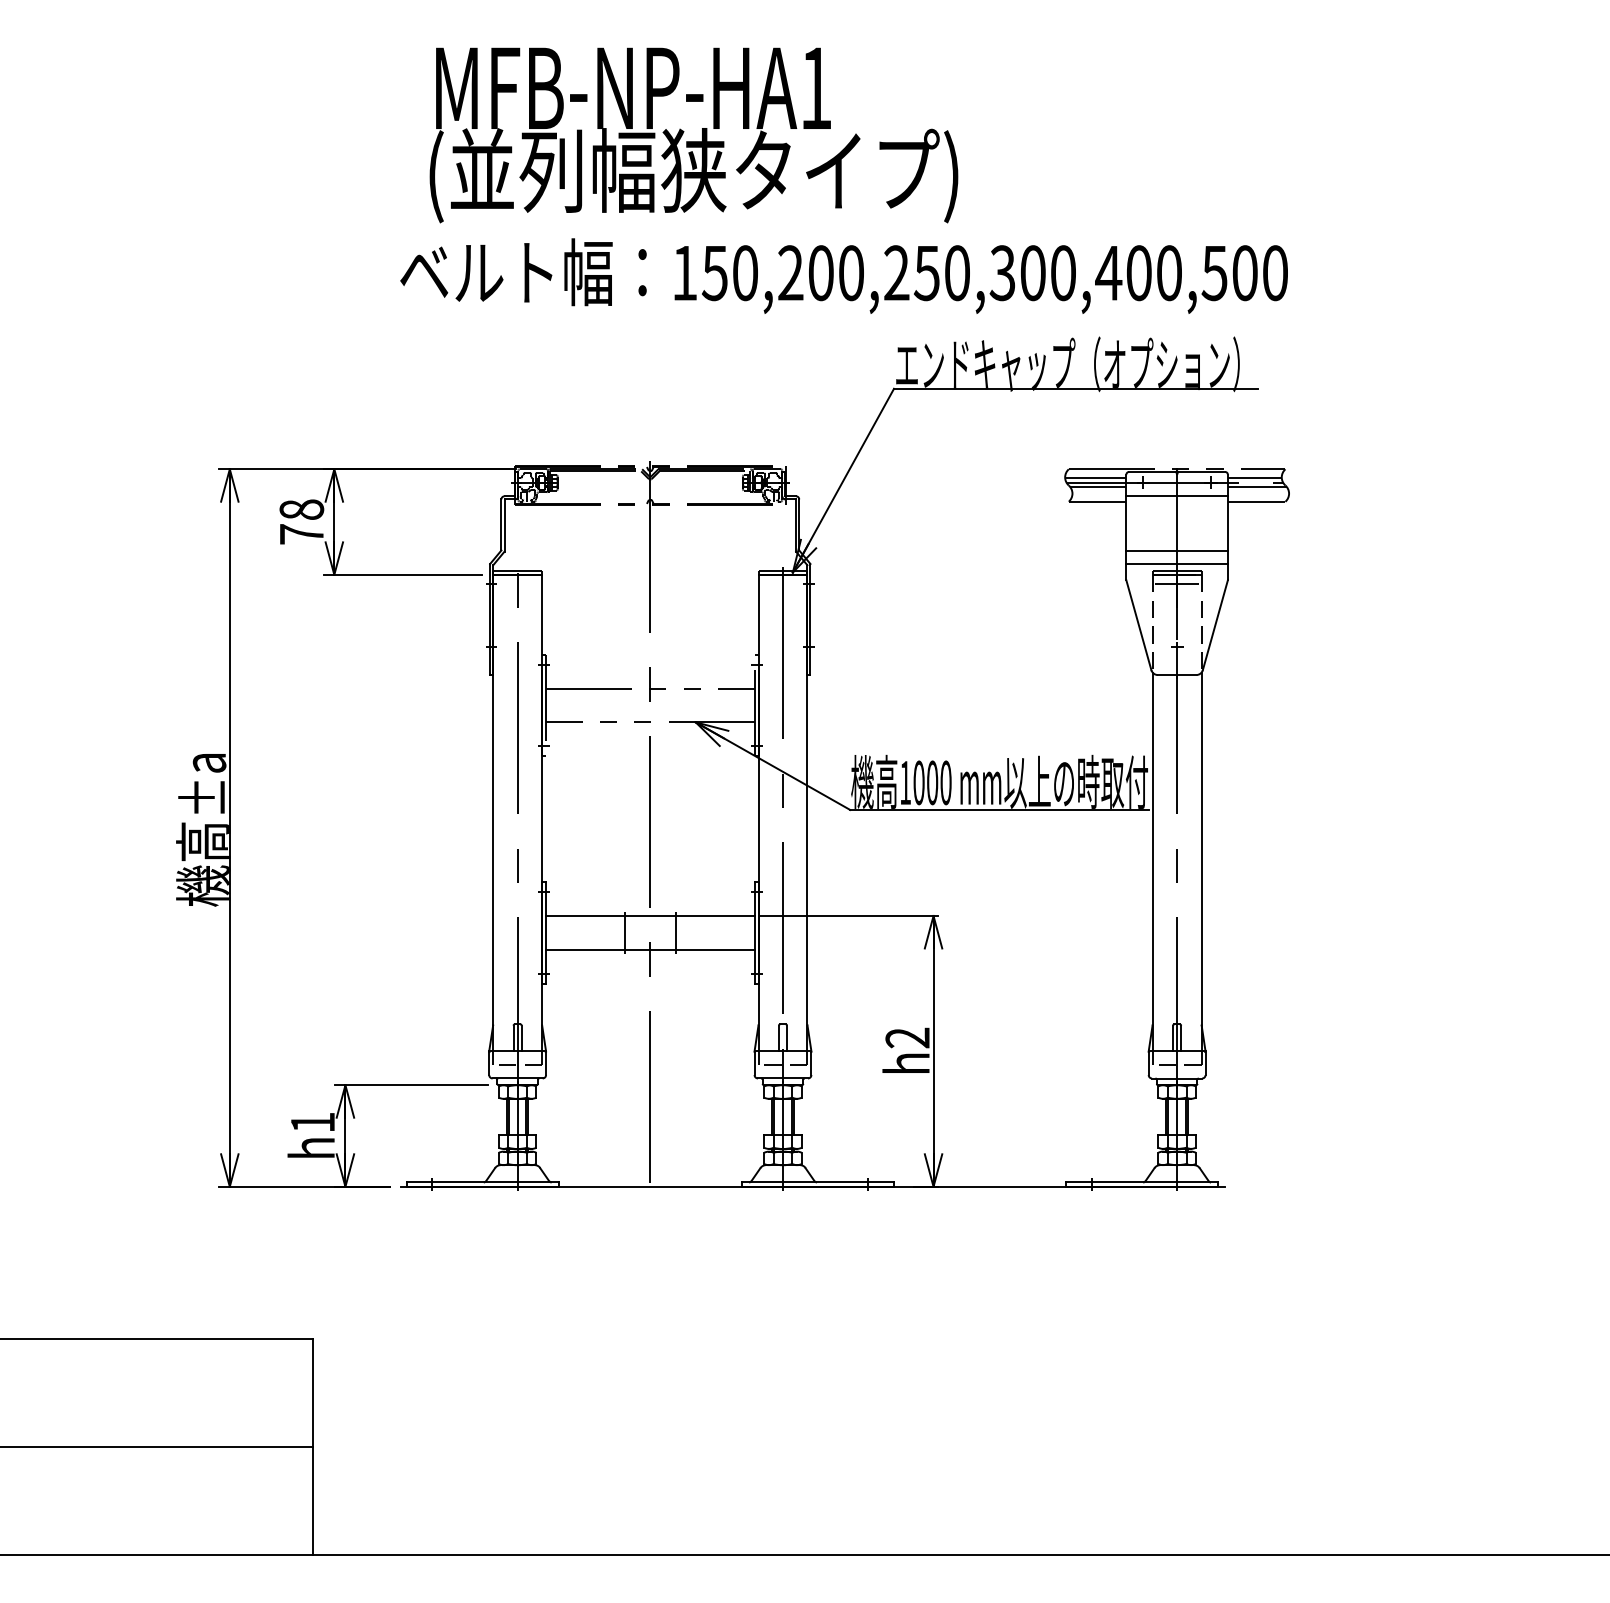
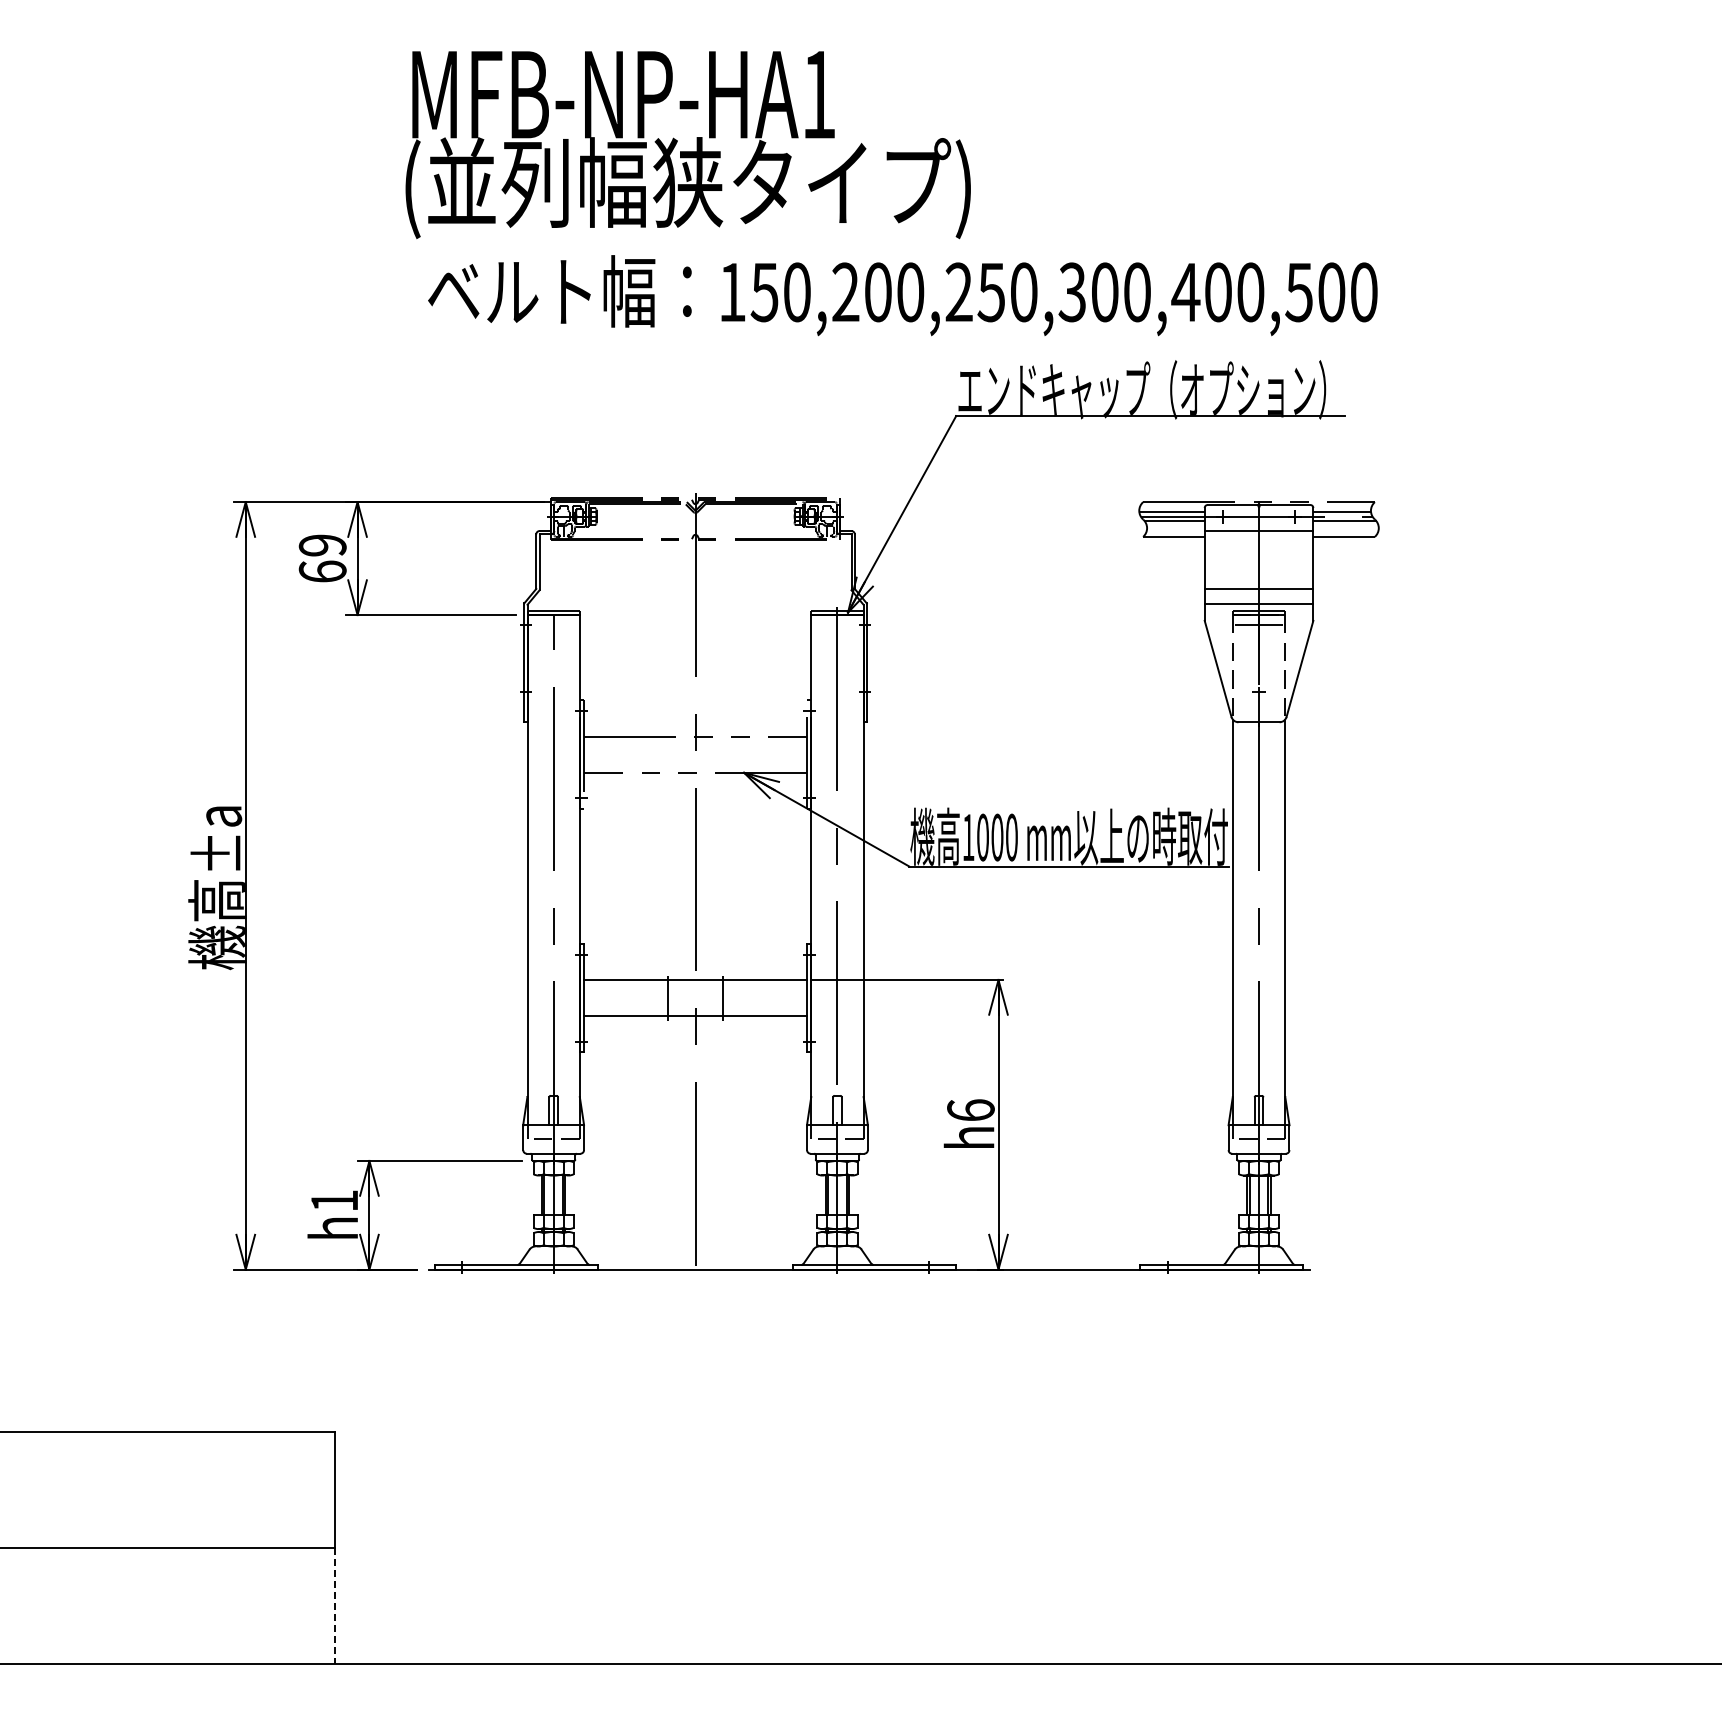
text: (693, 135) -> (687, 145), moved
text: (301, 521) -> (322, 558), 78 -> 69
text: (907, 1038) -> (970, 1110), h2 -> h6
line: (312, 1500) -> (334, 1605), solid -> dashed

